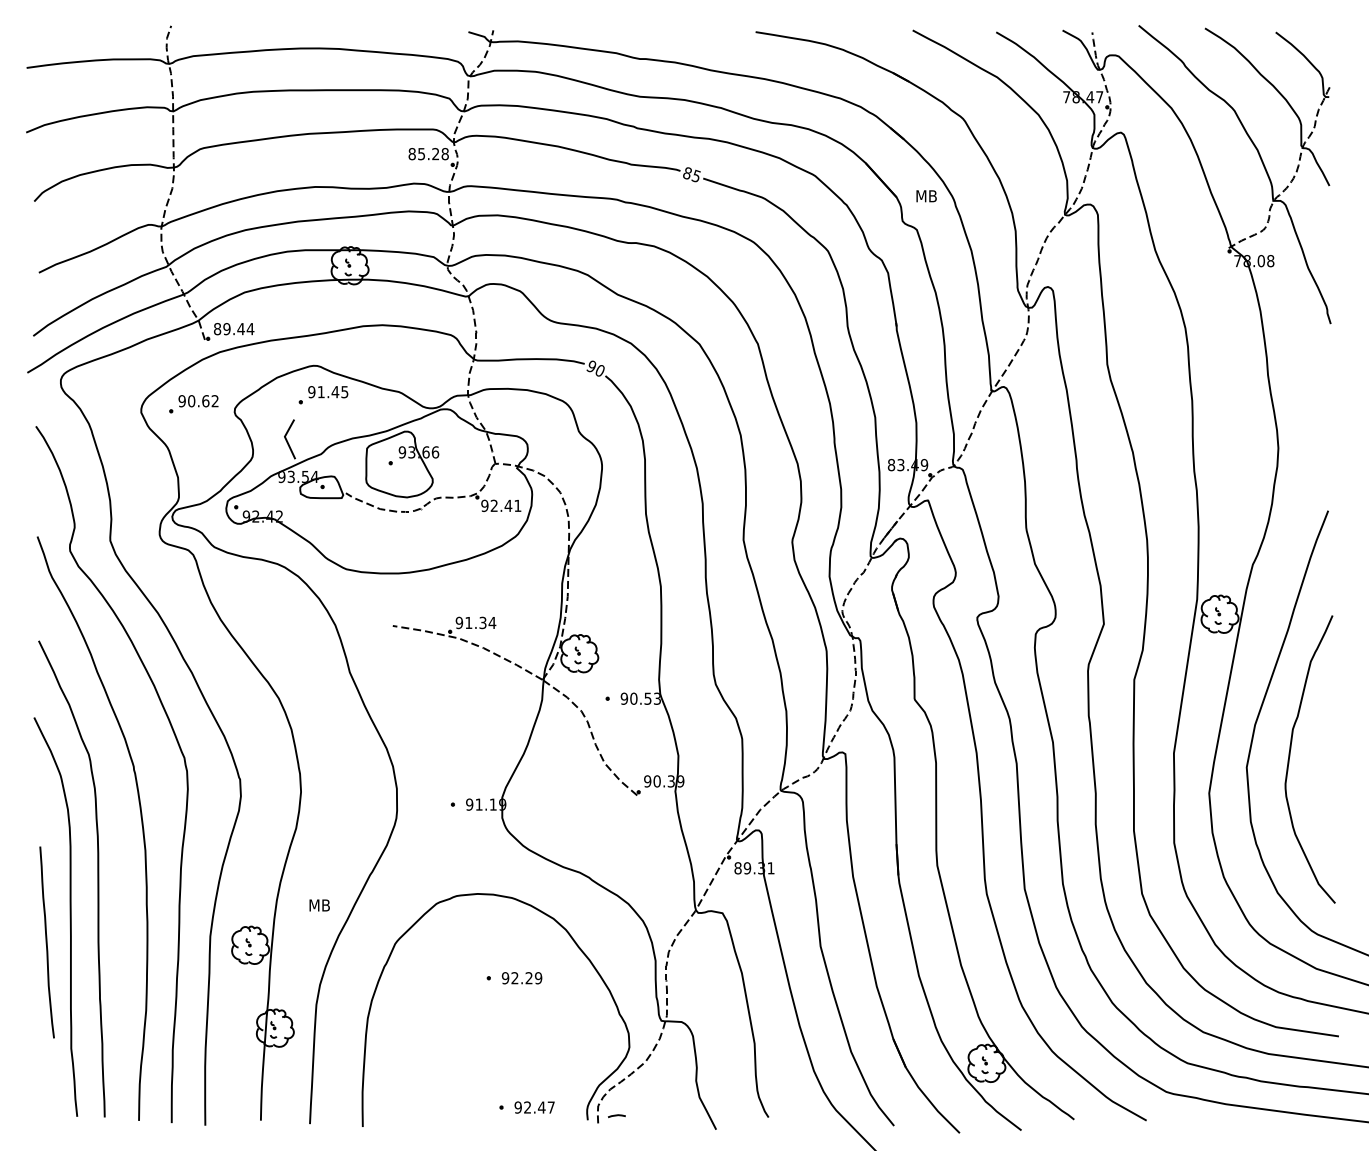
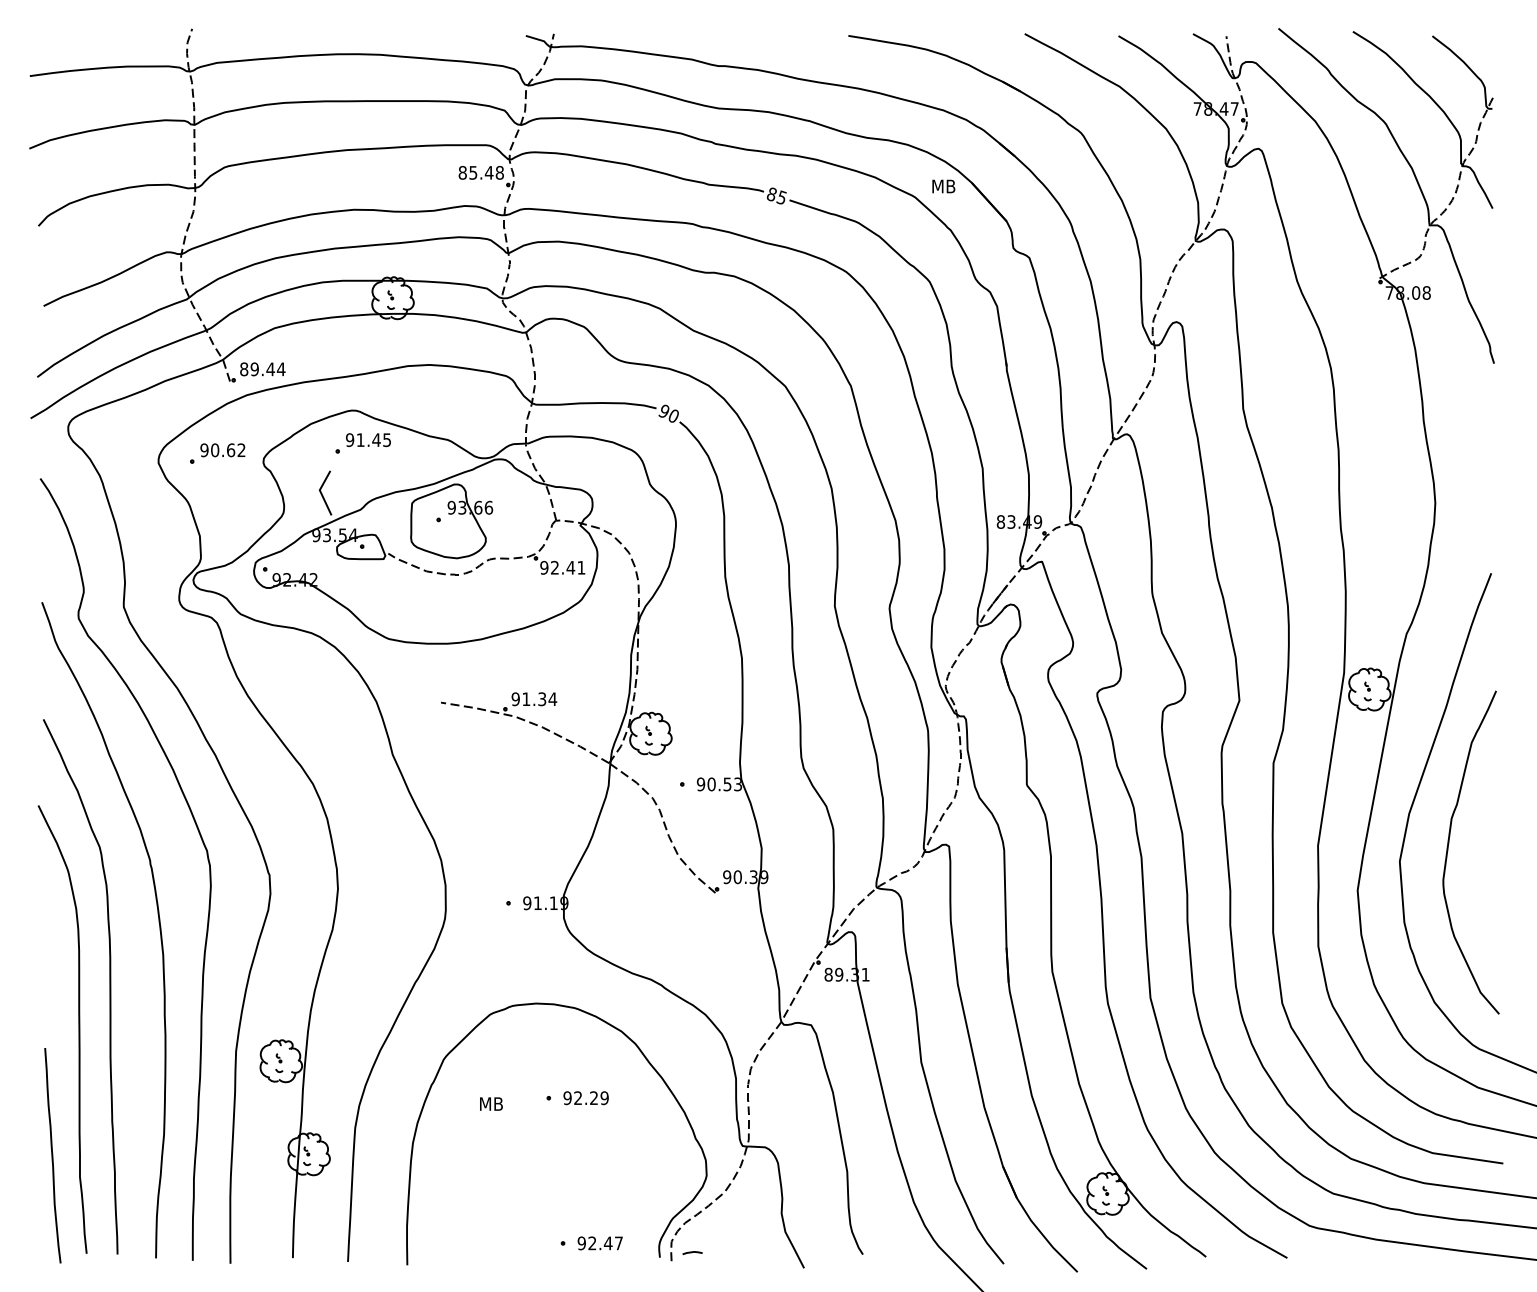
text: (435, 154) -> (488, 173), 85.28 -> 85.48
text: (926, 196) -> (943, 186), moved
text: (319, 905) -> (491, 1104), moved
curve: (46, 942) -> (52, 1155), moved

